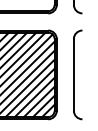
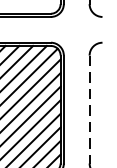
line: (73, 74) -> (89, 108), solid -> dashed

